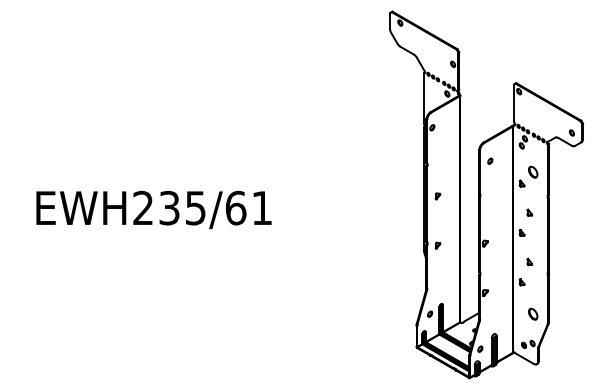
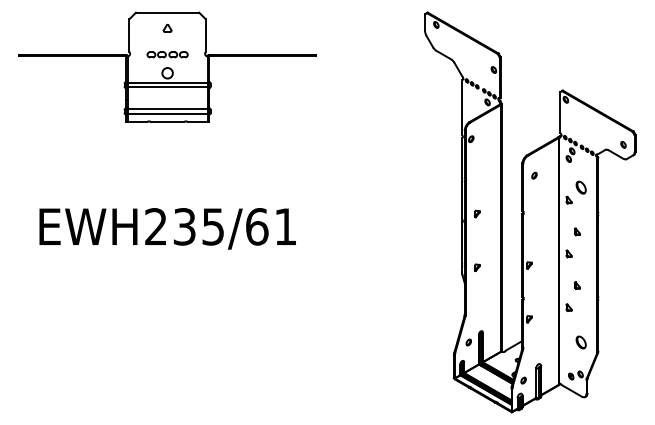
part: (153, 61) -> (167, 66), added

